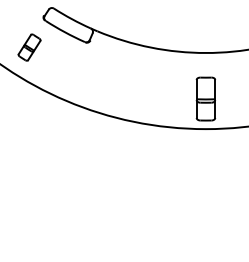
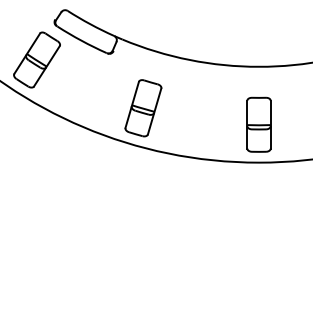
part: (29, 47) -> (36, 59), size x1.67
part: (114, 86) -> (143, 108), added

